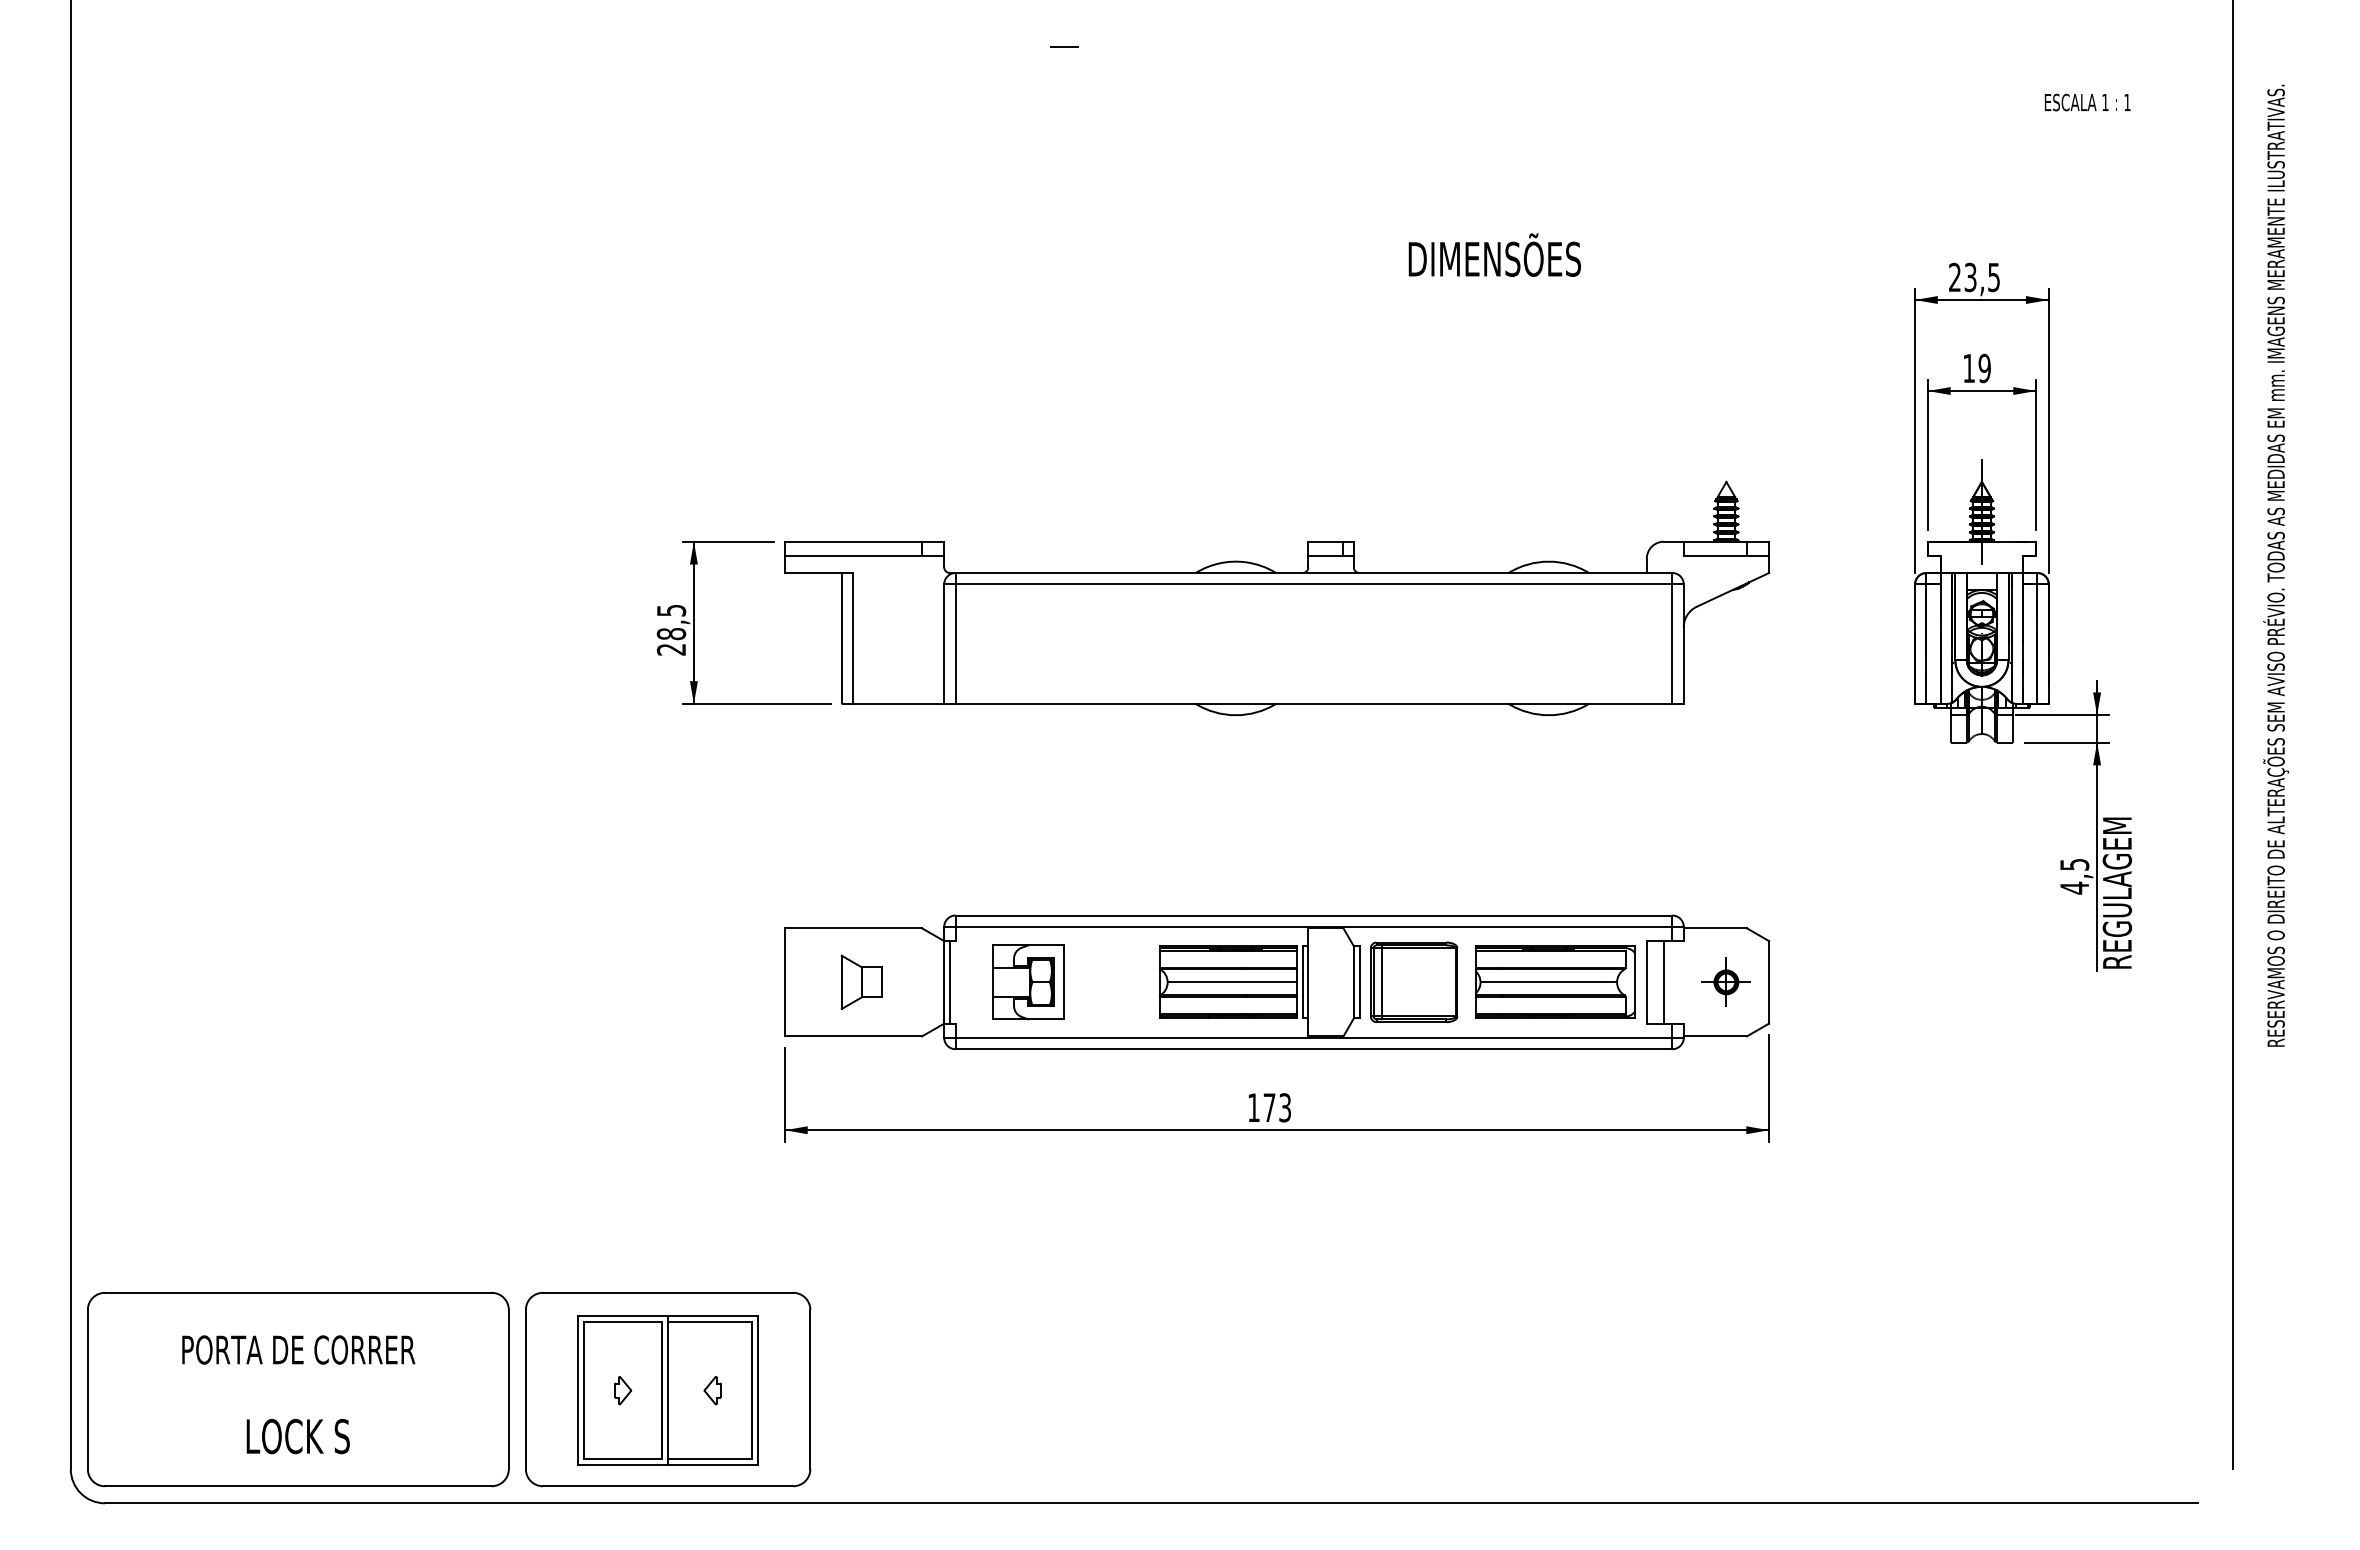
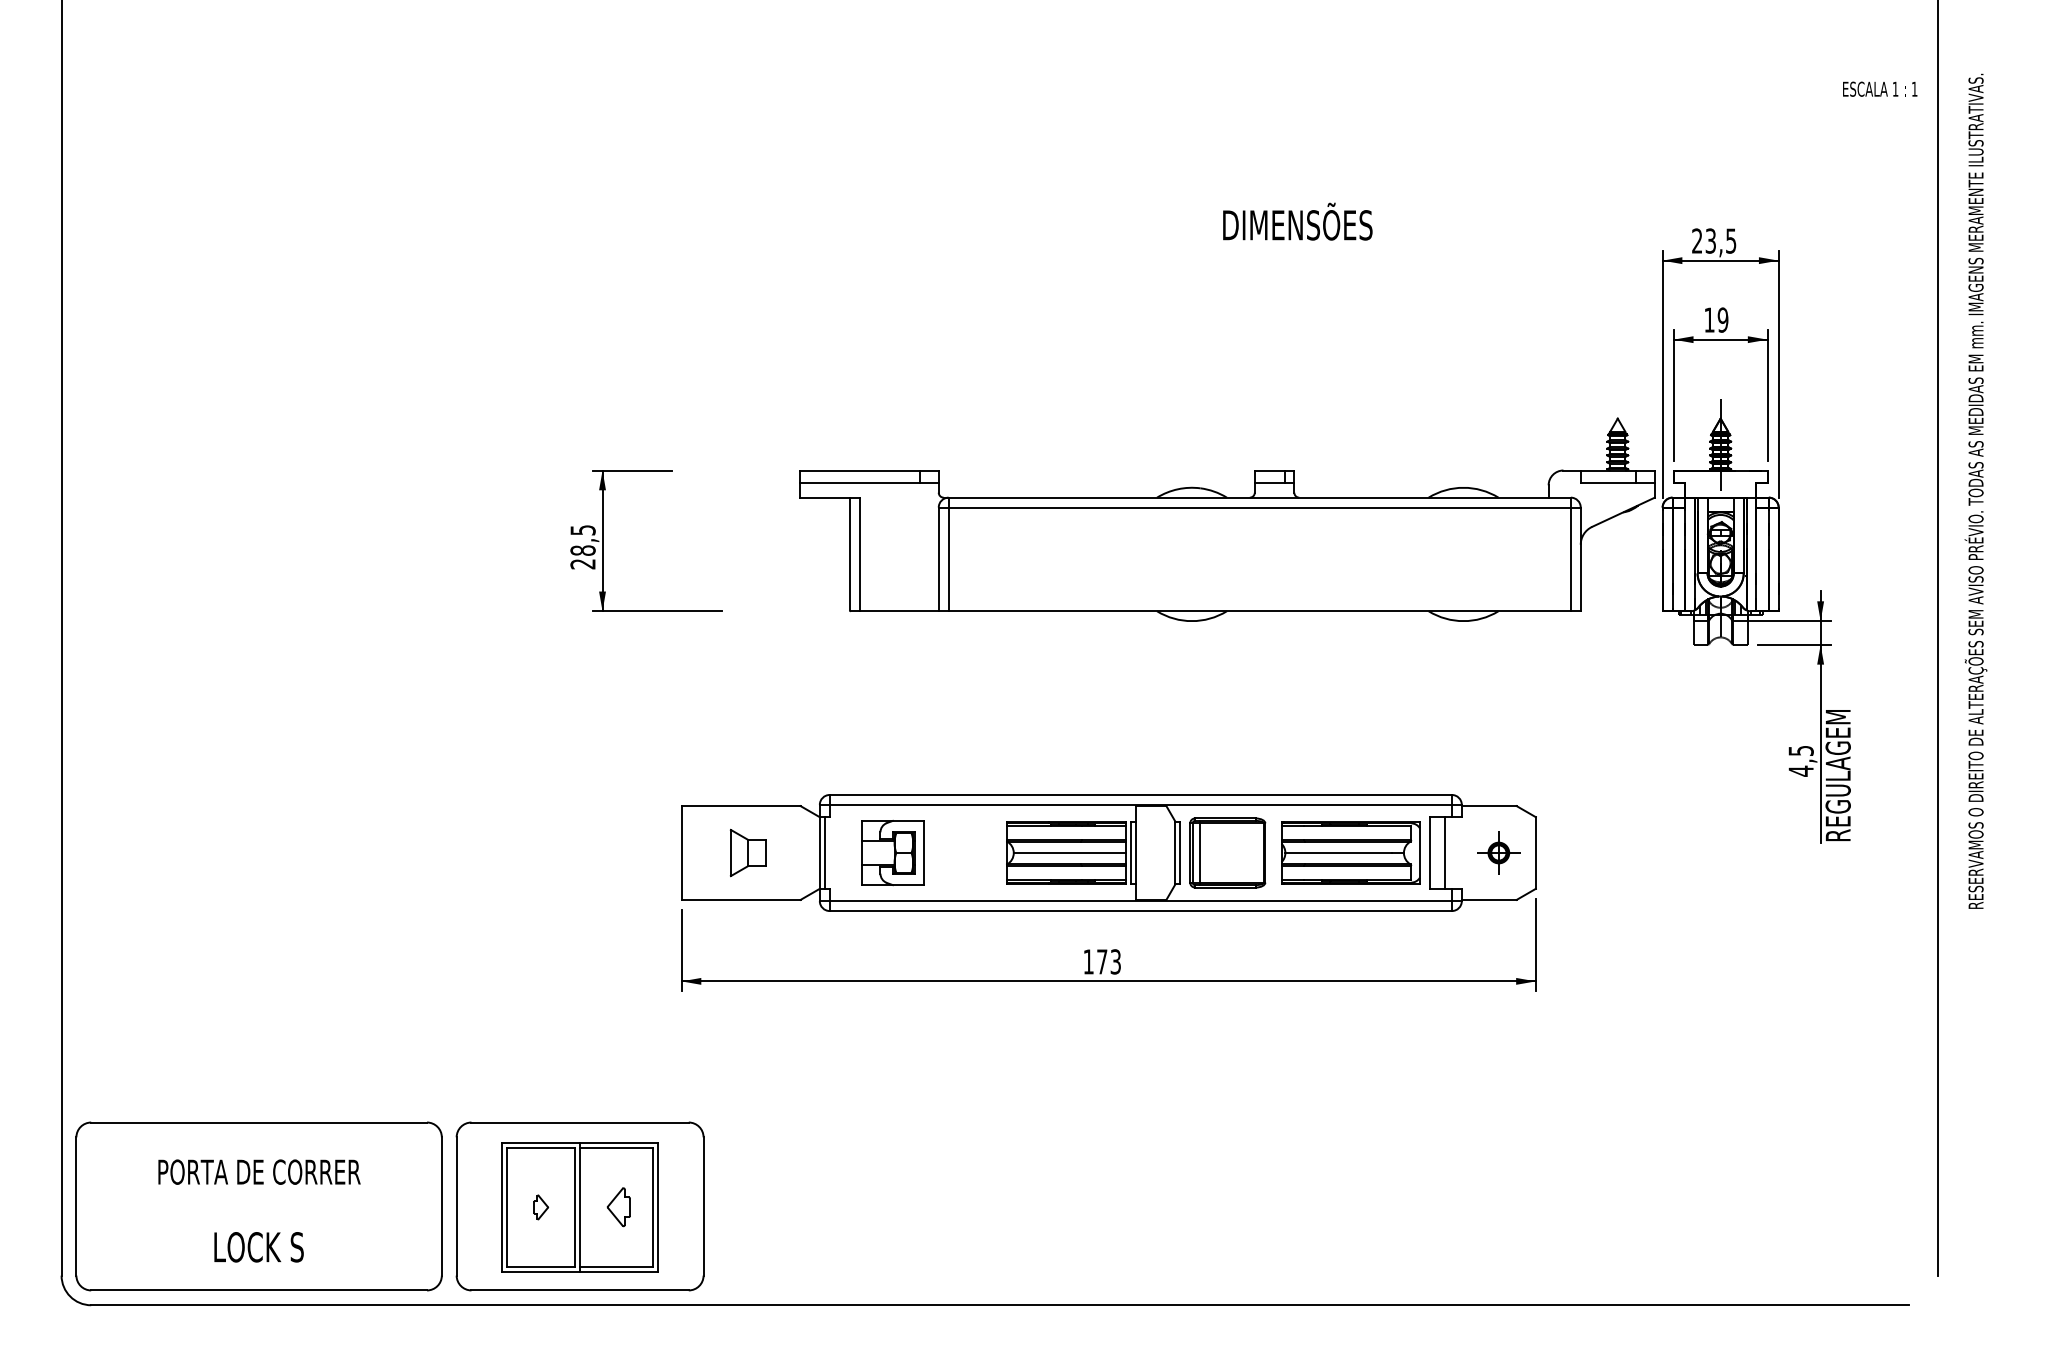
line: (1064, 46) -> (924, 40), removed
text: (2087, 102) -> (1880, 89), moved
part: (1277, 597) -> (1228, 518), moved
part: (712, 1390) -> (618, 1207), size x1.6

